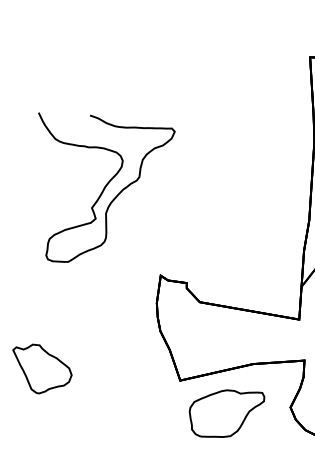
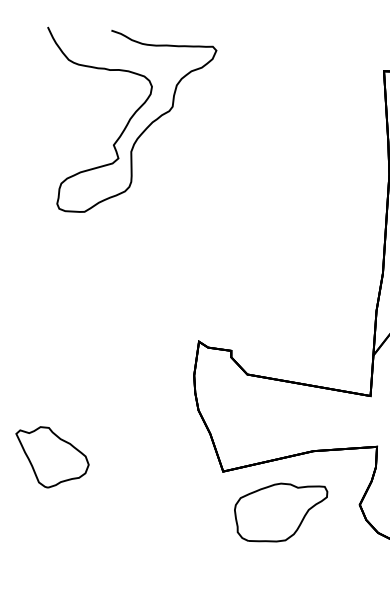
curve: (106, 187) -> (131, 119), moved

